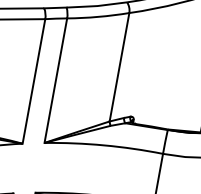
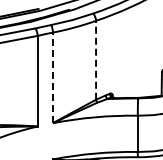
line: (120, 66) -> (96, 59), solid -> dashed
line: (55, 80) -> (52, 77), solid -> dashed

